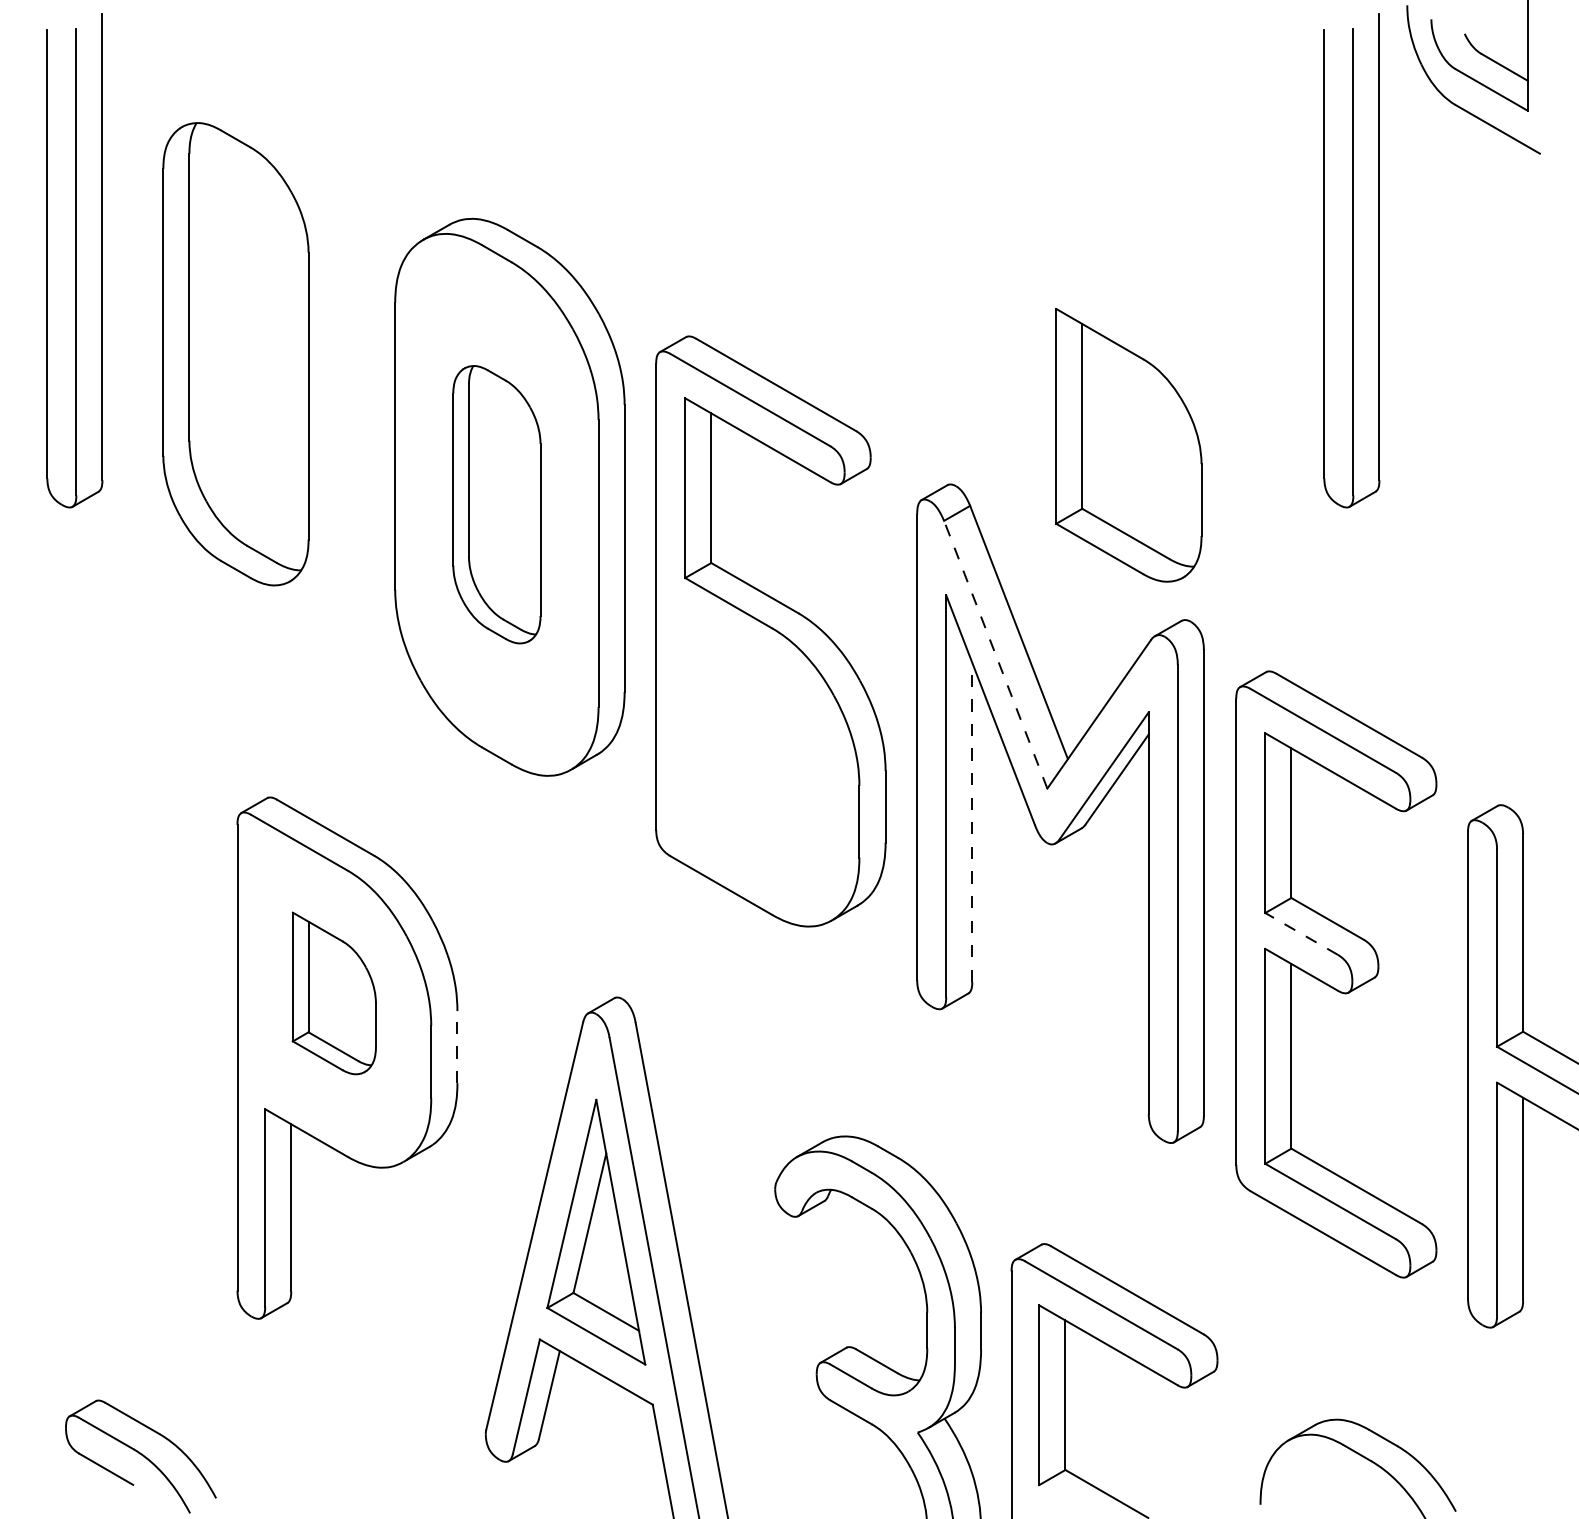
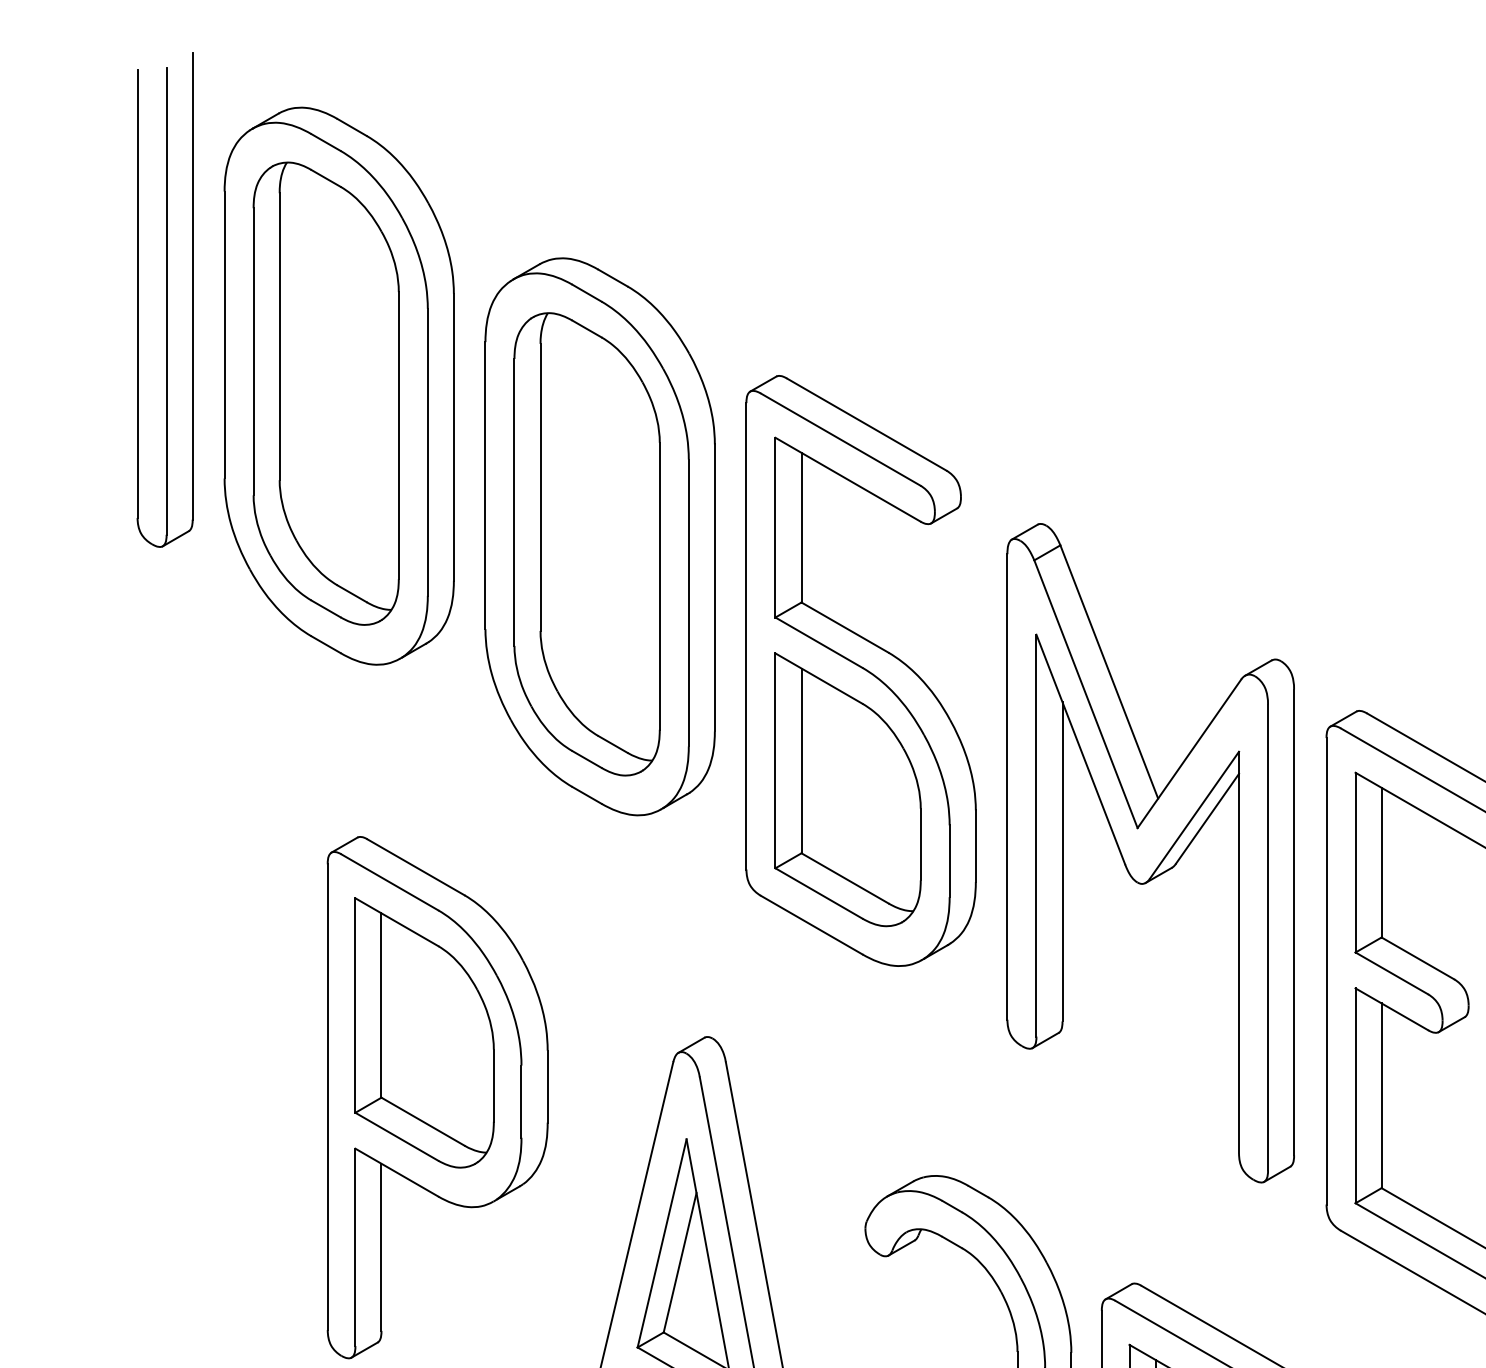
part: (1351, 260) -> (1441, 299), removed
part: (248, 346) -> (338, 385), added
part: (1128, 445) -> (847, 789), moved
part: (496, 504) -> (586, 543), size x1.67
line: (995, 654) -> (1085, 693), dashed -> solid
line: (972, 822) -> (1062, 861), dashed -> solid
line: (1301, 933) -> (1391, 972), dashed -> solid
part: (334, 993) -> (424, 1032), size x1.67
line: (457, 1046) -> (547, 1085), dashed -> solid

